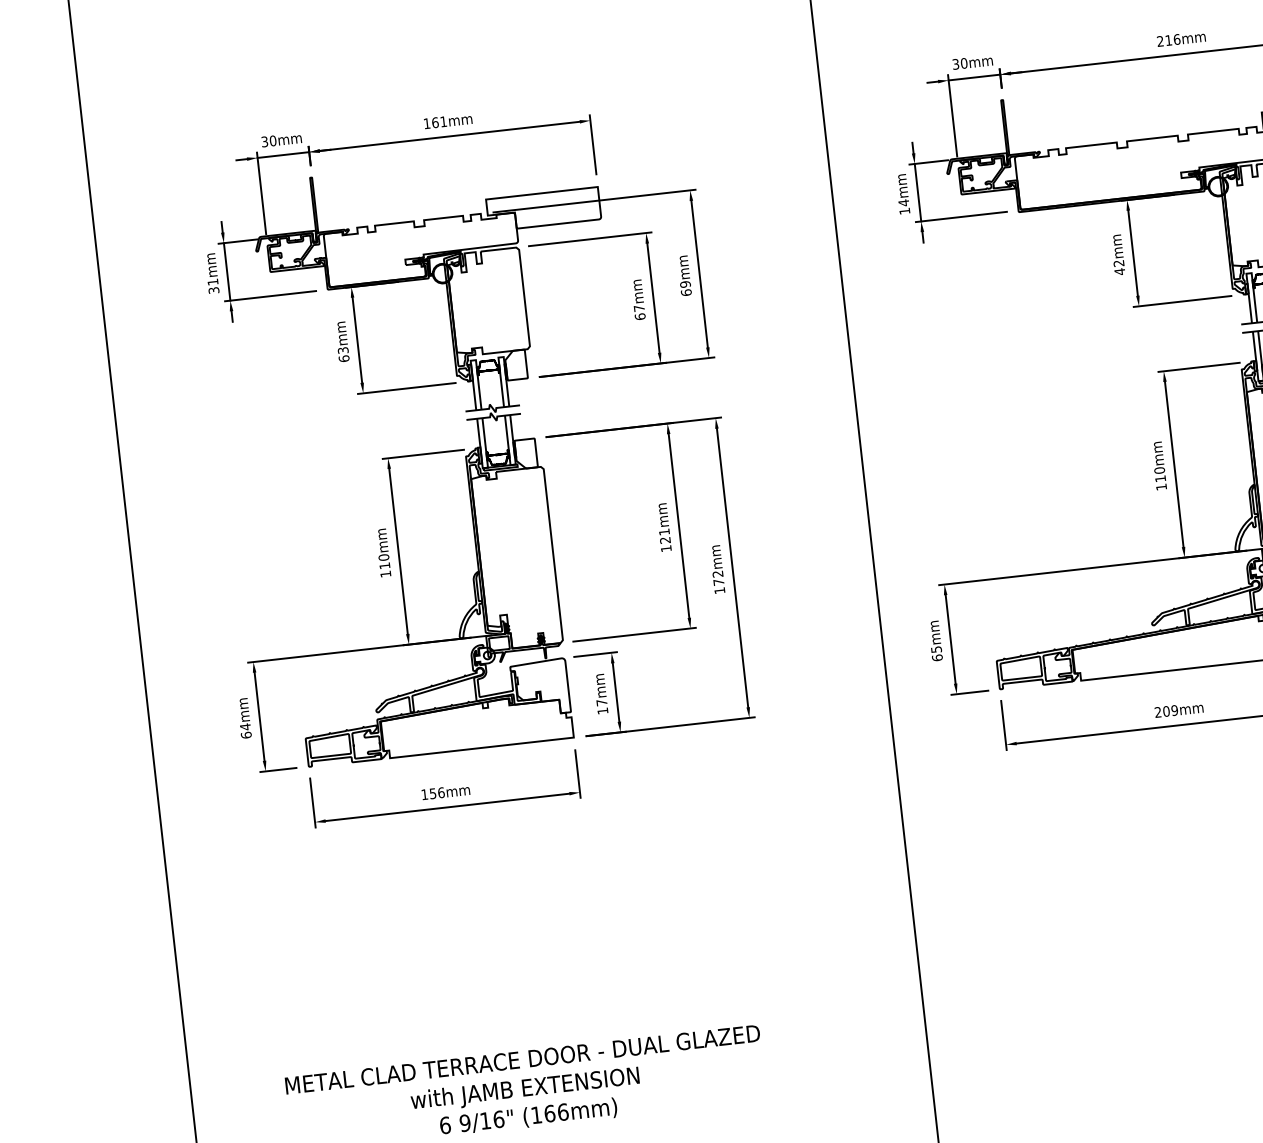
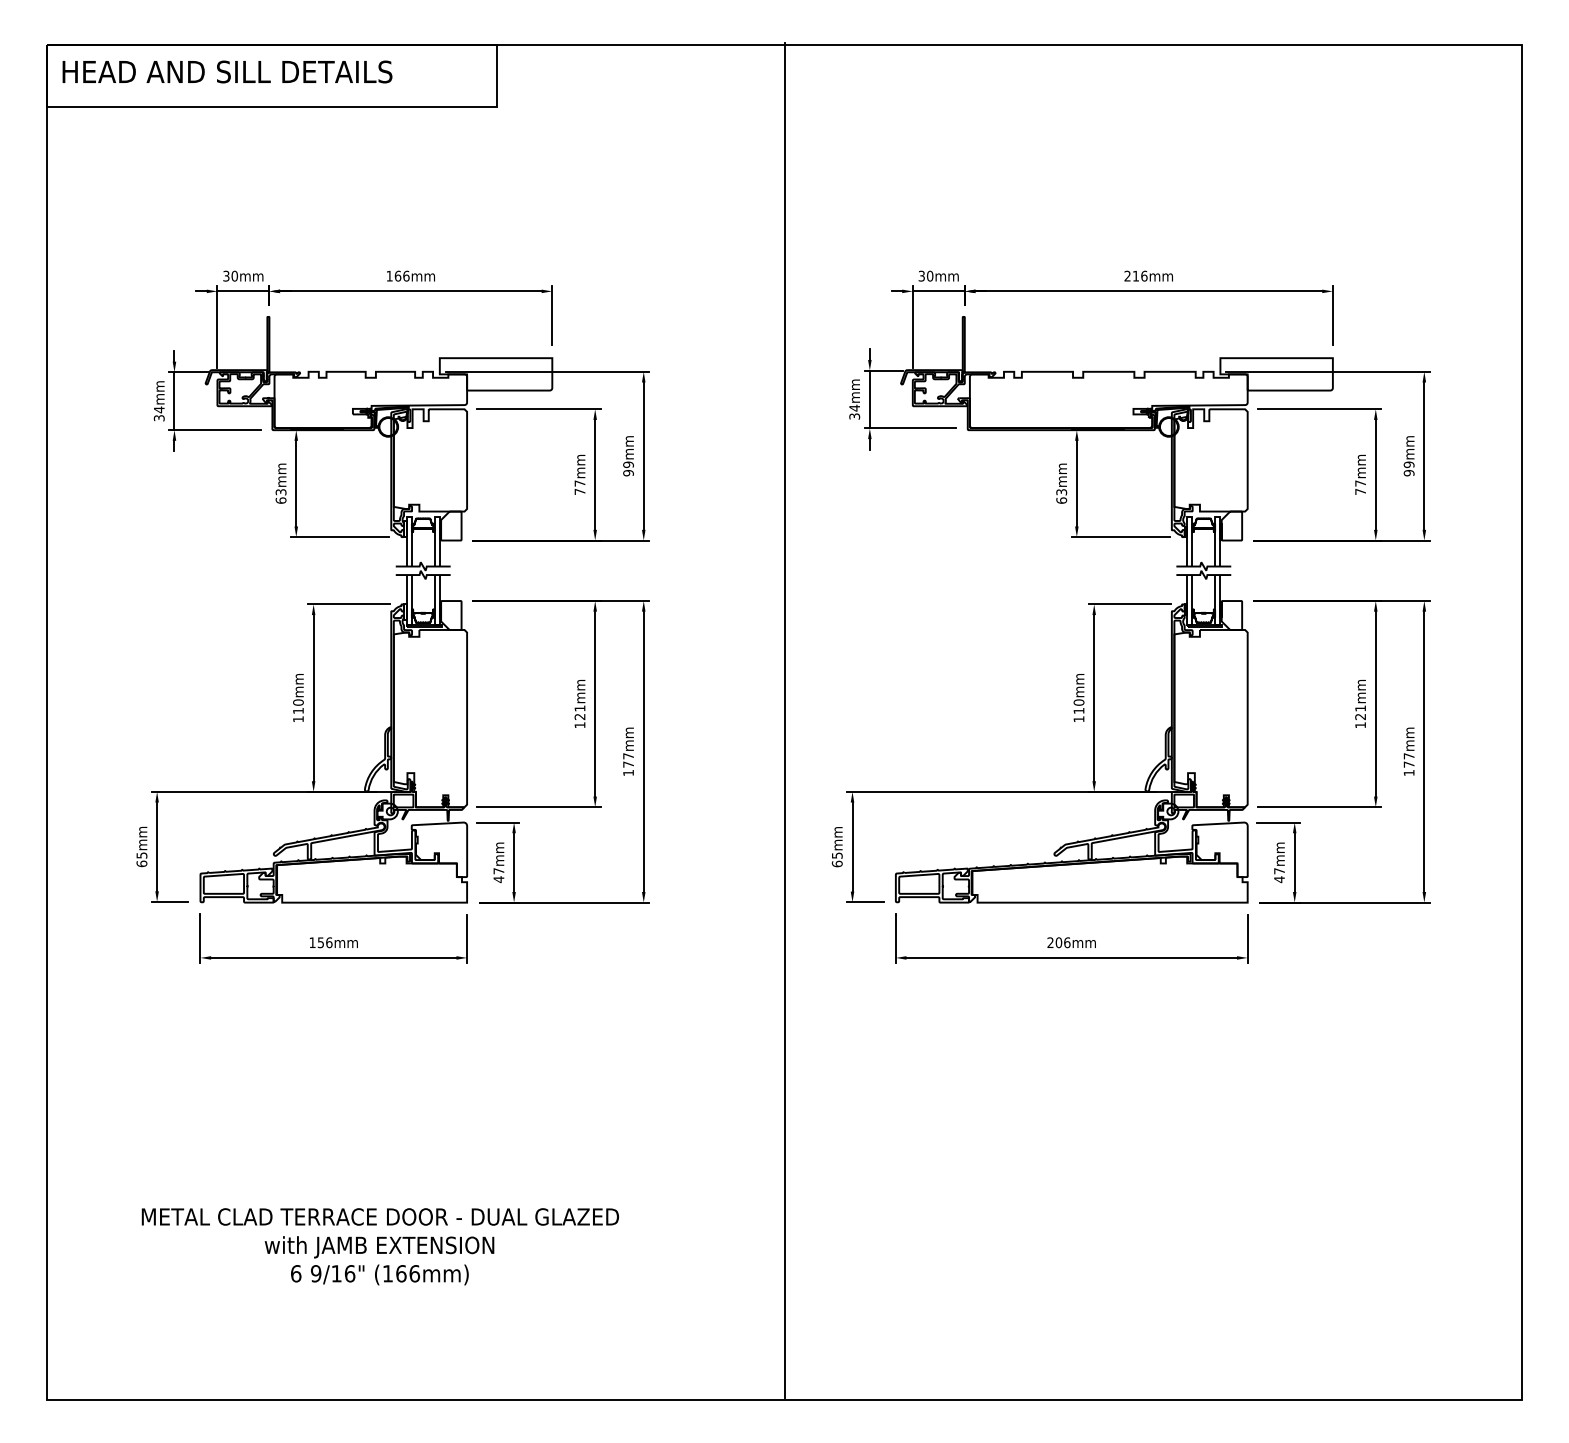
text: (443, 121) -> (406, 275), 161mm -> 166mm
text: (904, 211) -> (854, 416), 14mm -> 34mm
text: (1119, 267) -> (1061, 496), 42mm -> 63mm
text: (213, 281) -> (159, 409), 31mm -> 34mm
text: (686, 292) -> (628, 472), 69mm -> 99mm
text: (639, 316) -> (579, 491), 67mm -> 77mm
text: (717, 574) -> (628, 756), 172mm -> 177mm
text: (1174, 710) -> (1067, 942), 209mm -> 206mm
text: (602, 711) -> (498, 879), 17mm -> 47mm
text: (245, 727) -> (141, 855), 64mm -> 65mm

